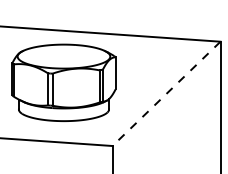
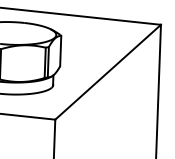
line: (166, 94) -> (108, 72), dashed -> solid

